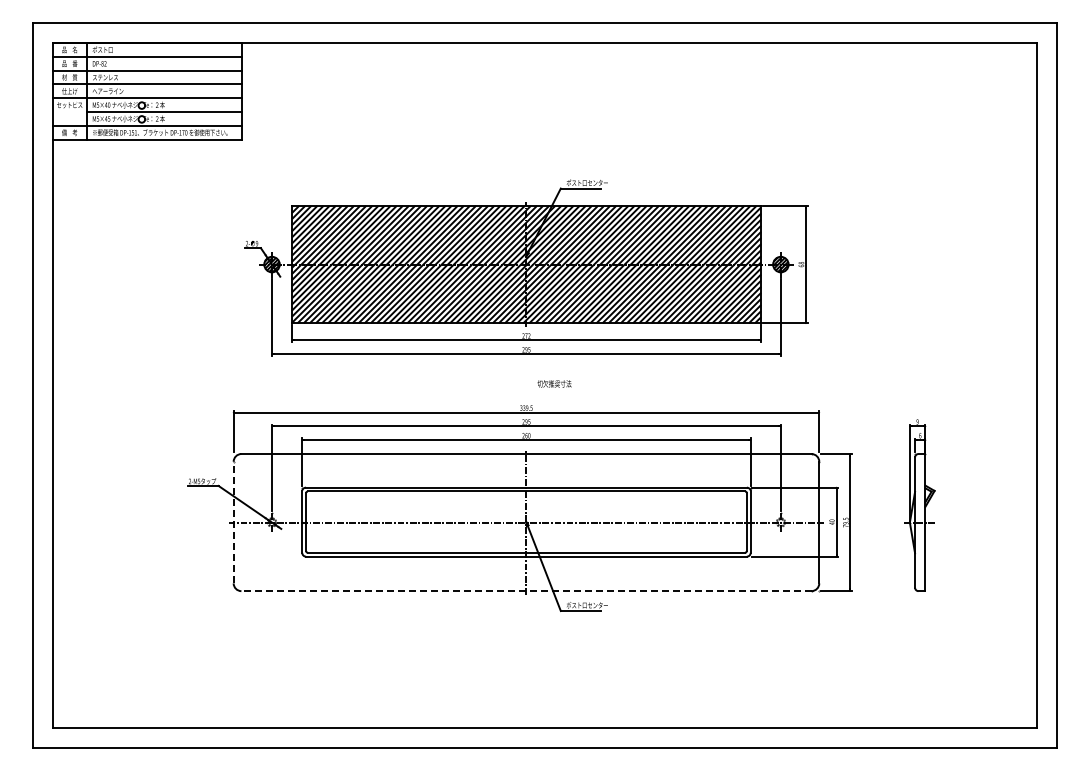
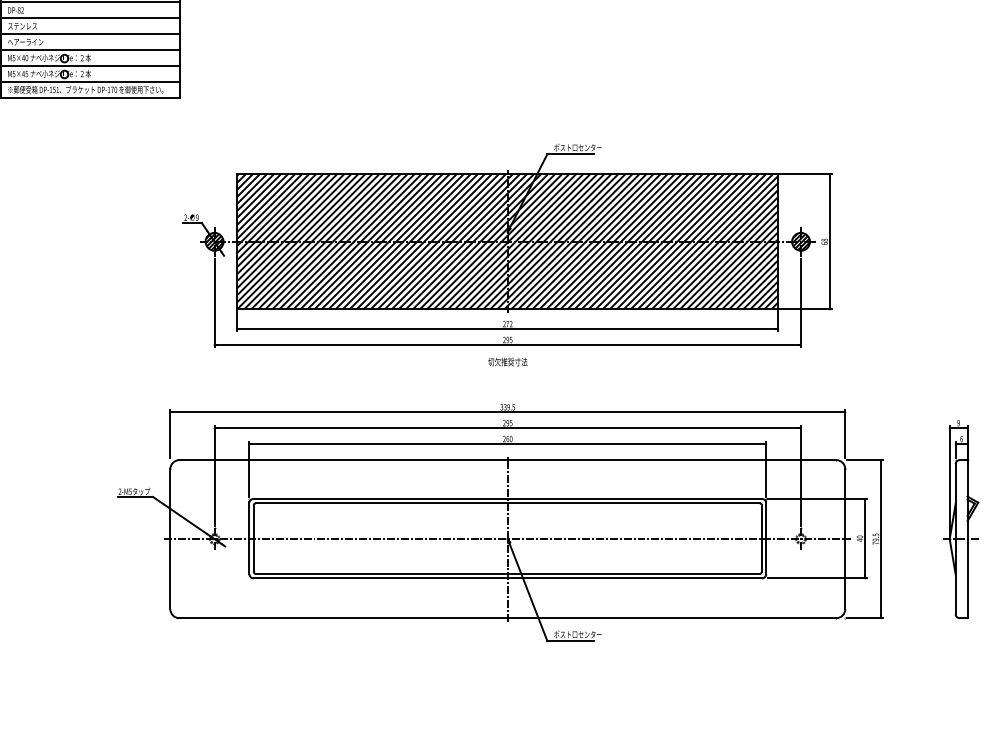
text: (554, 383) -> (507, 361), moved
line: (233, 522) -> (170, 539), dashed -> solid
line: (525, 591) -> (506, 618), dashed -> solid

